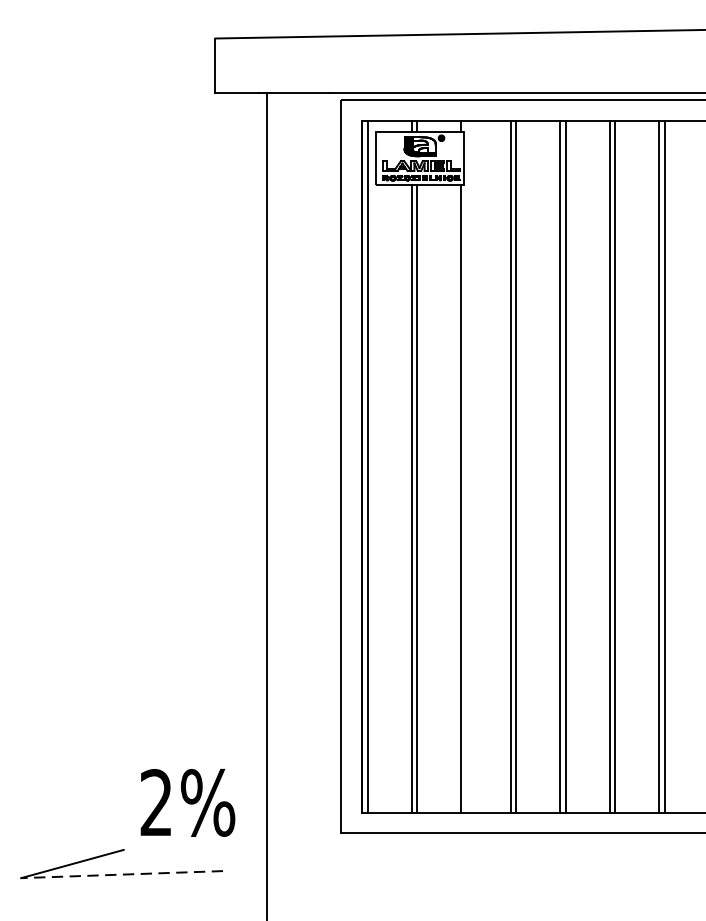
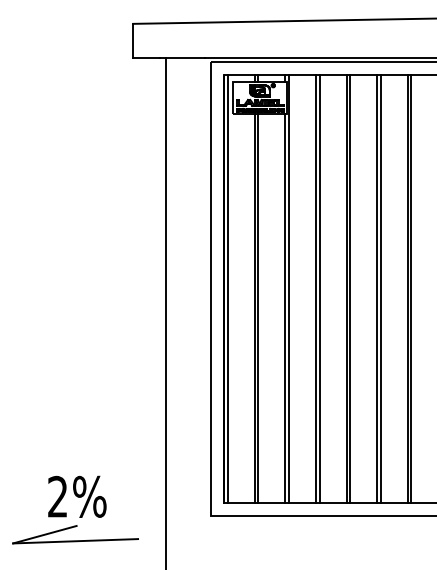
line: (466, 466) -> (288, 288), added
text: (188, 802) -> (77, 496), moved
line: (121, 875) -> (75, 541), dashed -> solid

